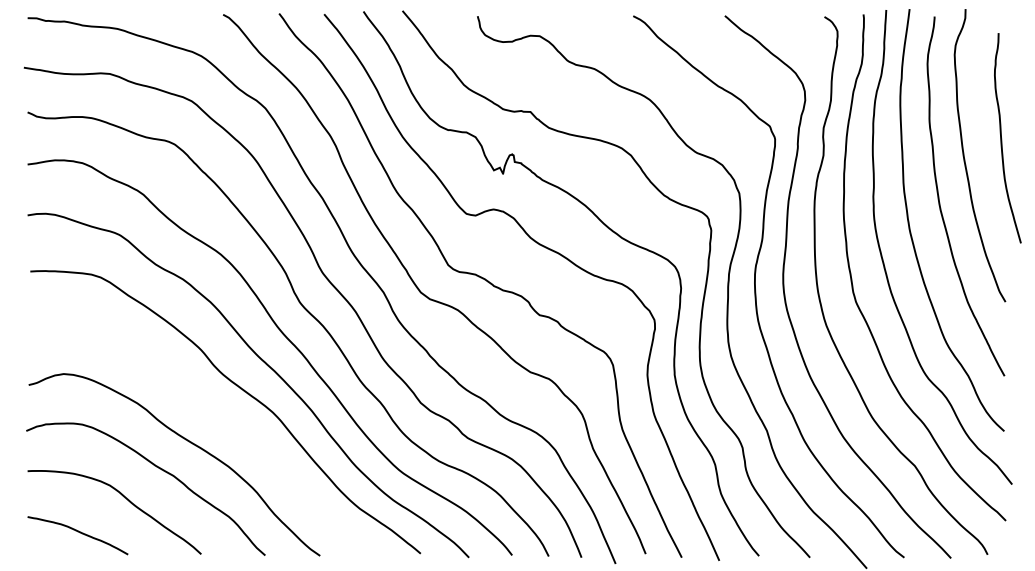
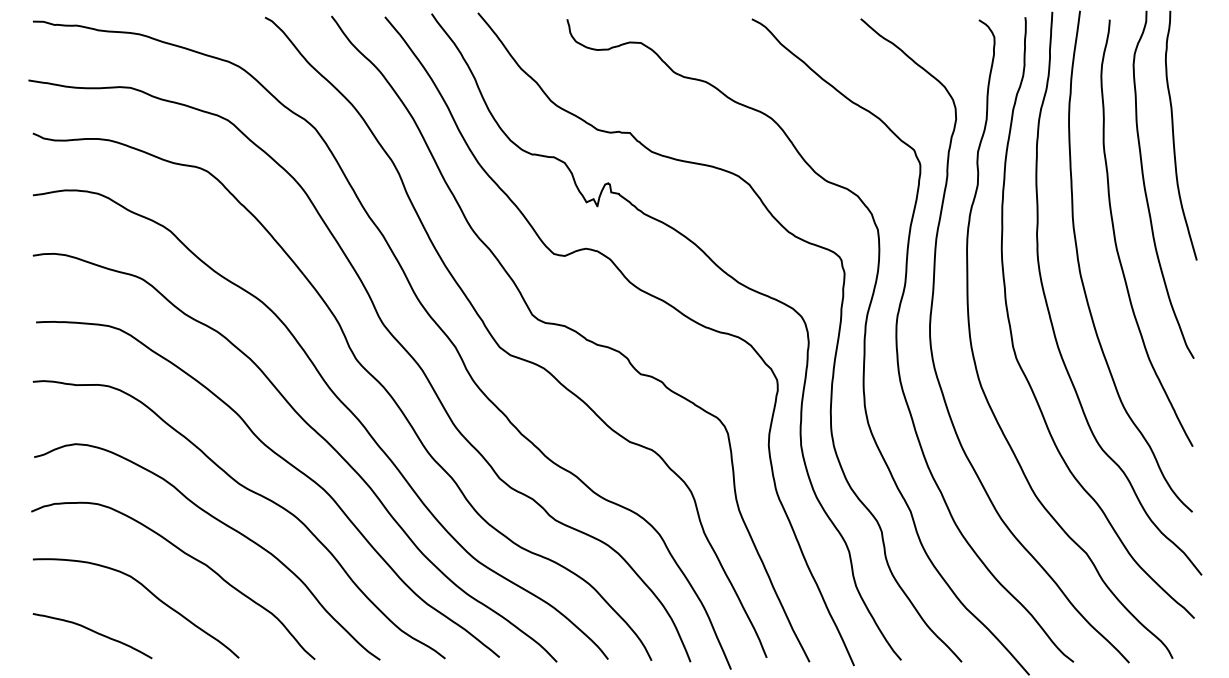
curve: (1002, 138) -> (1174, 135), moved
curve: (213, 415) -> (253, 493), added

